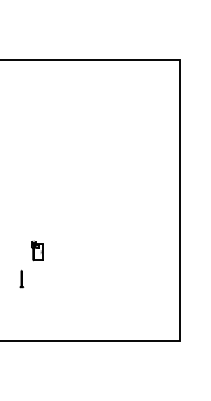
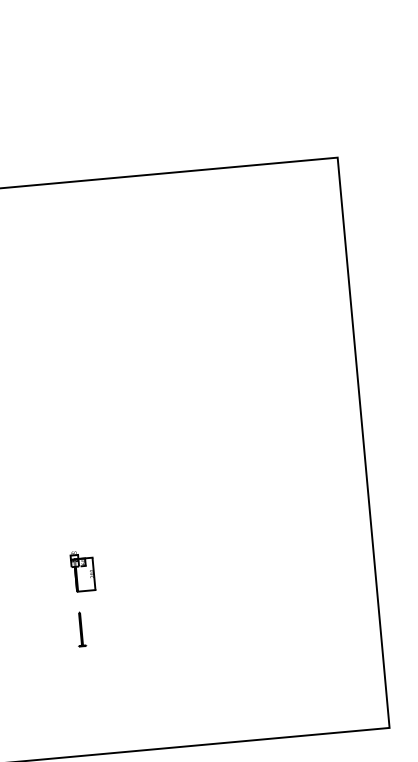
part: (21, 278) -> (80, 628), moved

